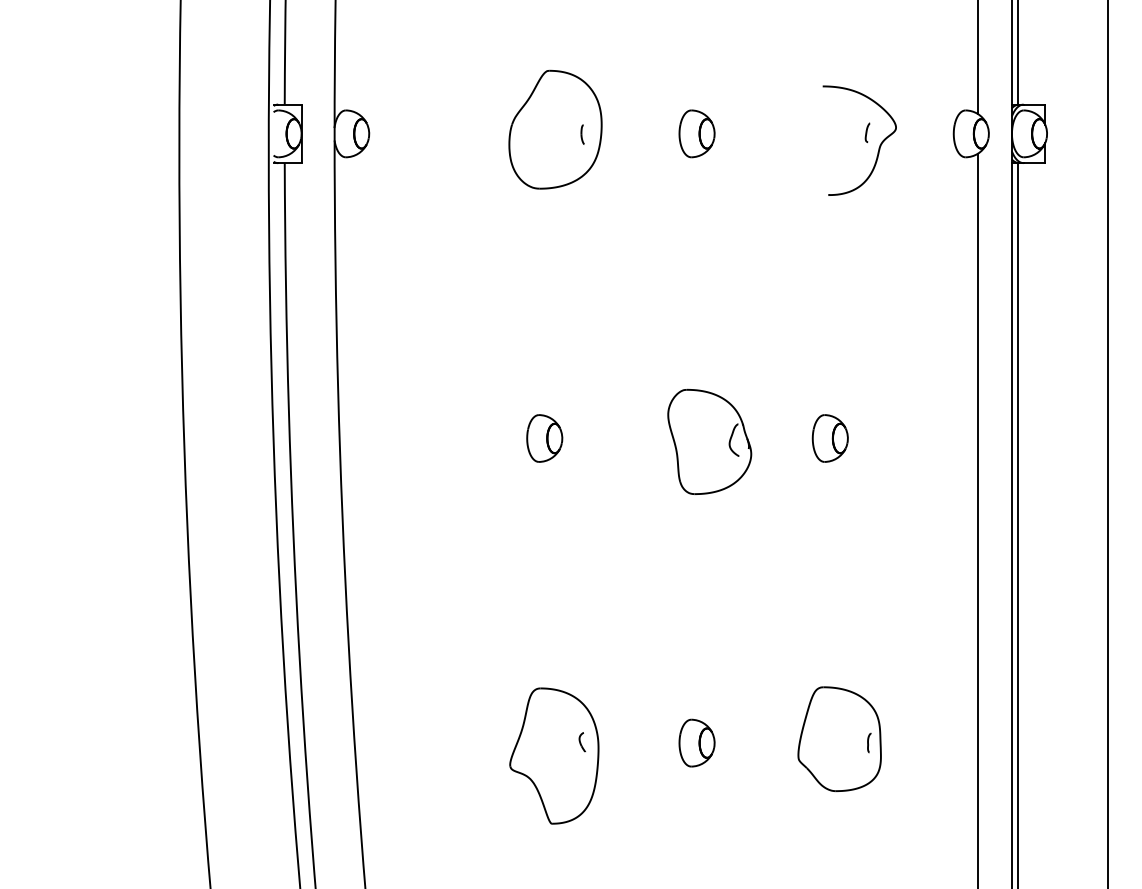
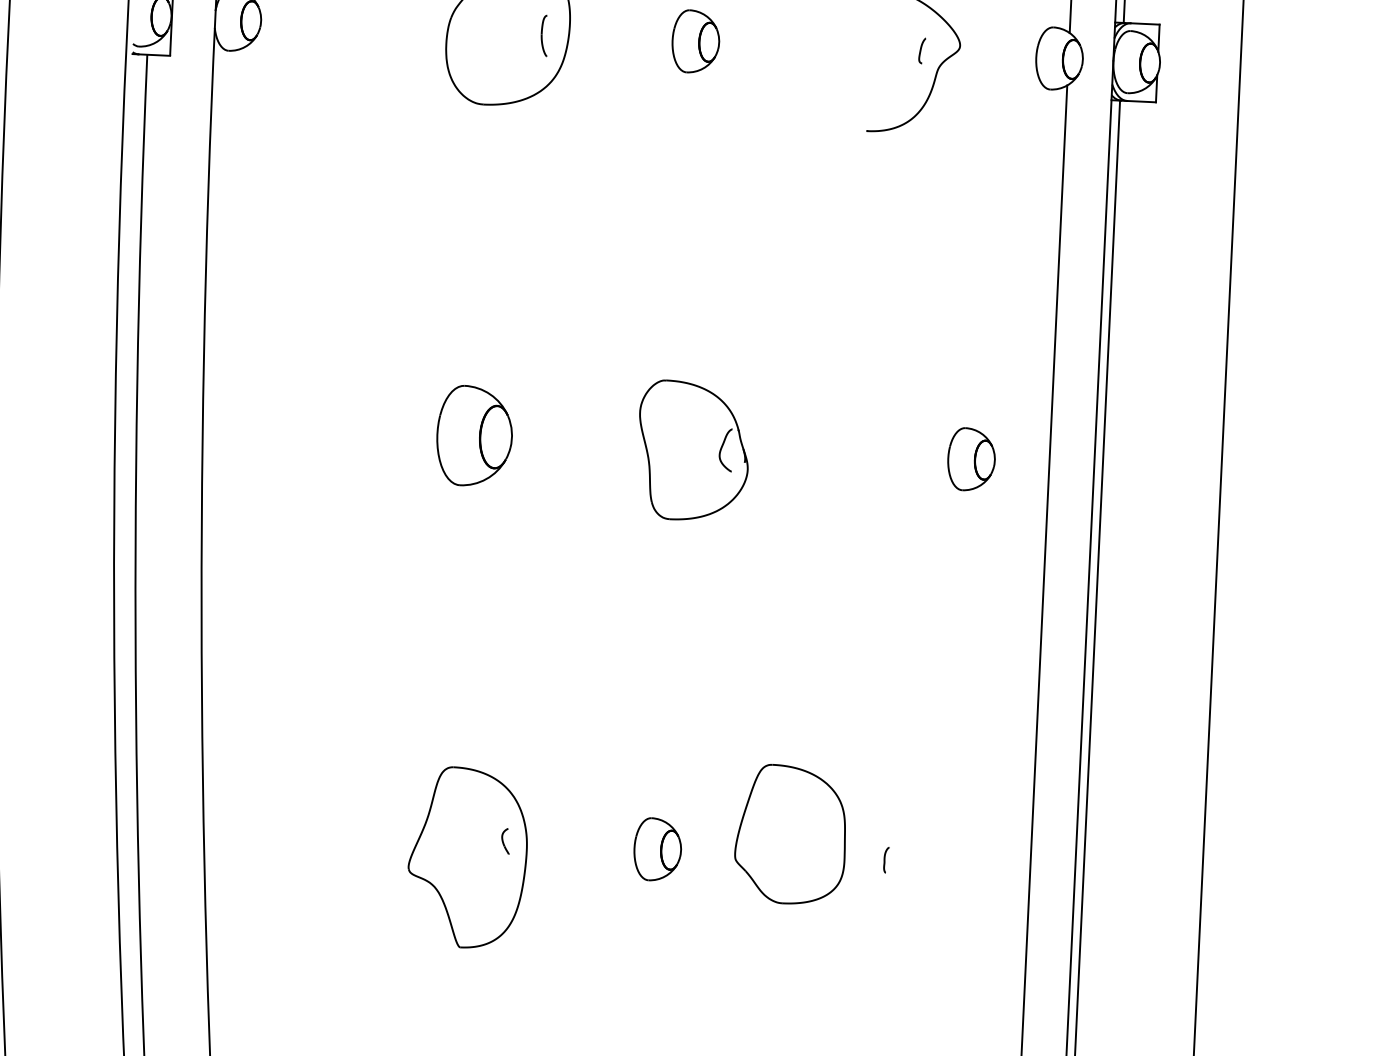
part: (582, 134) -> (543, 35), size x1.6
part: (544, 438) -> (474, 436), size x1.6
part: (829, 438) -> (970, 459), moved
part: (839, 738) -> (790, 833), moved

